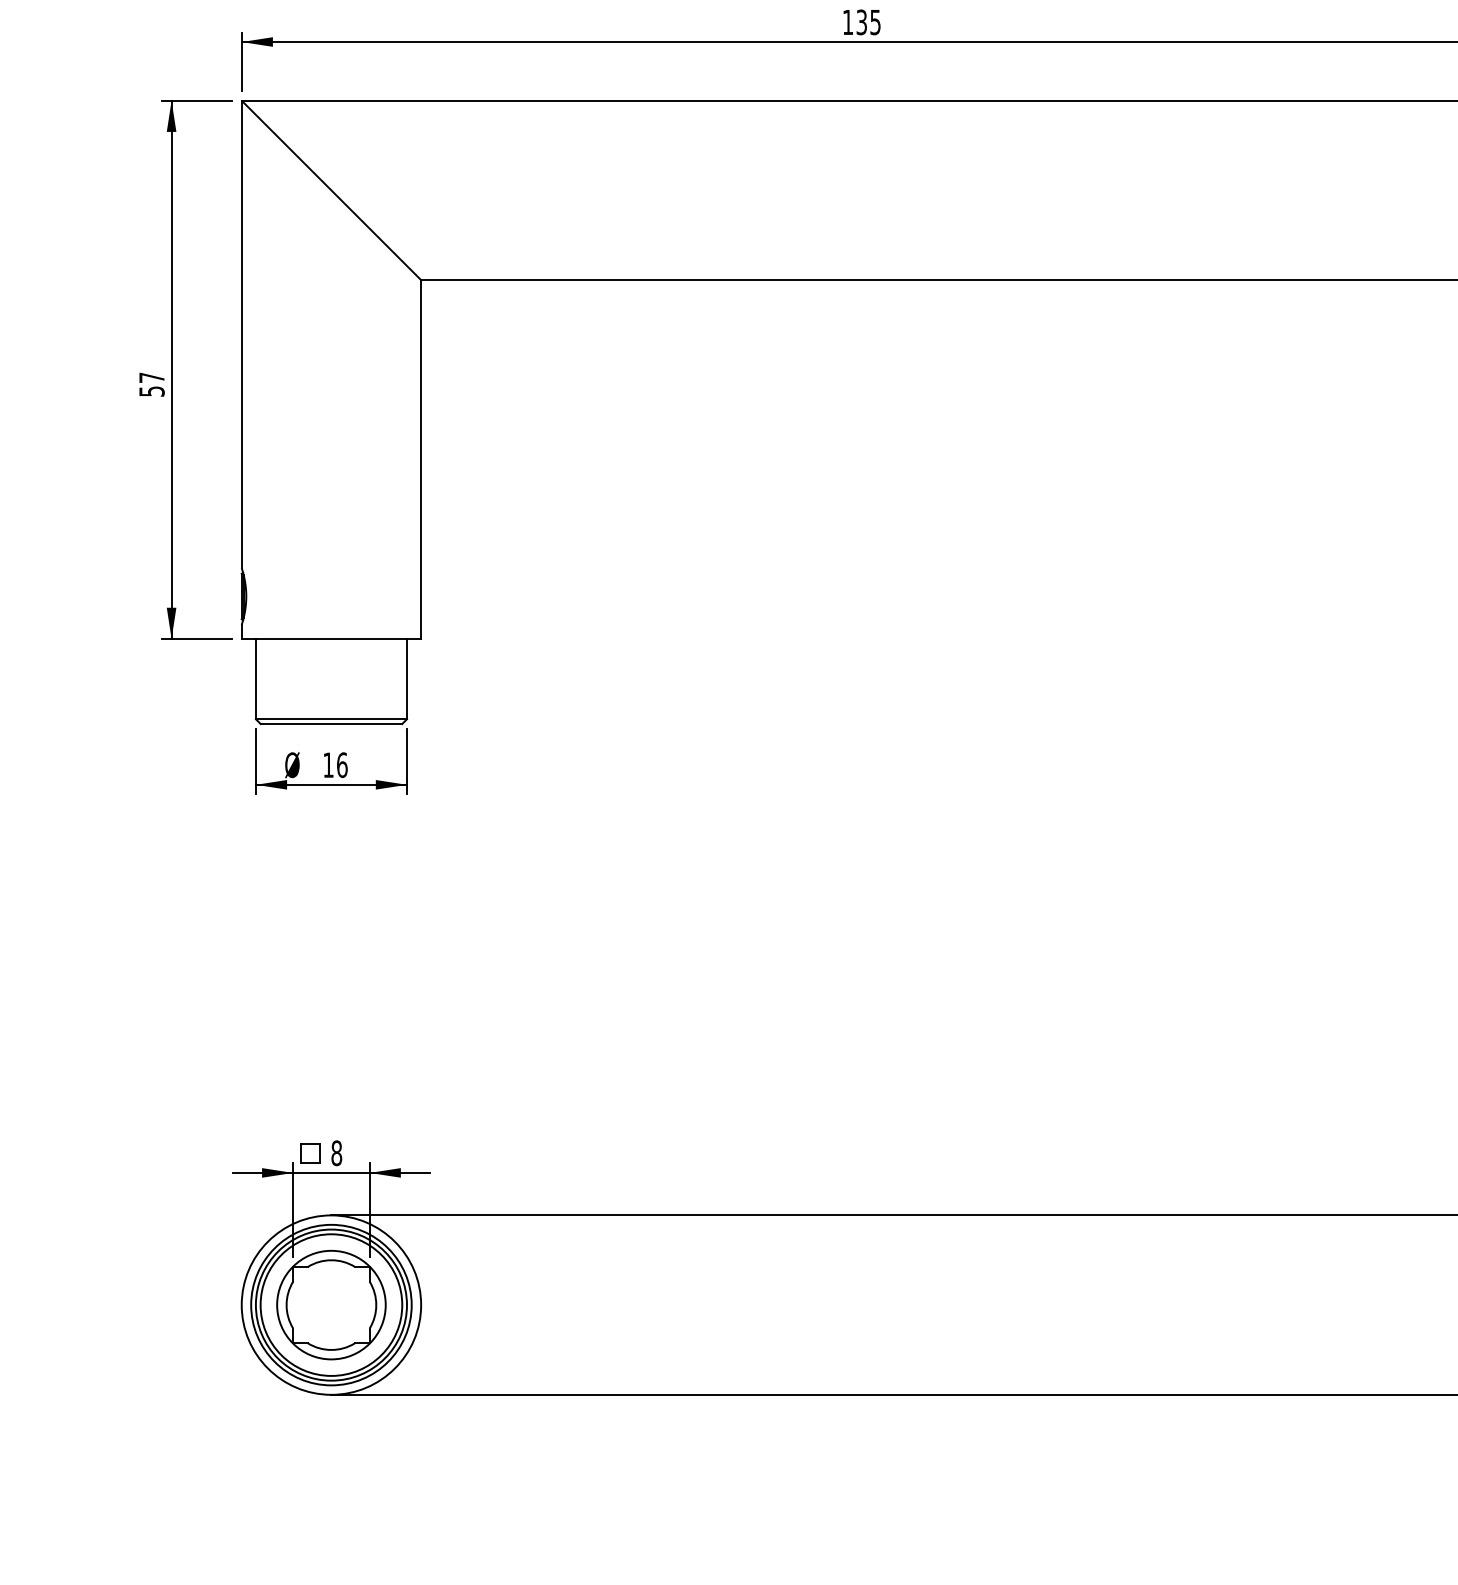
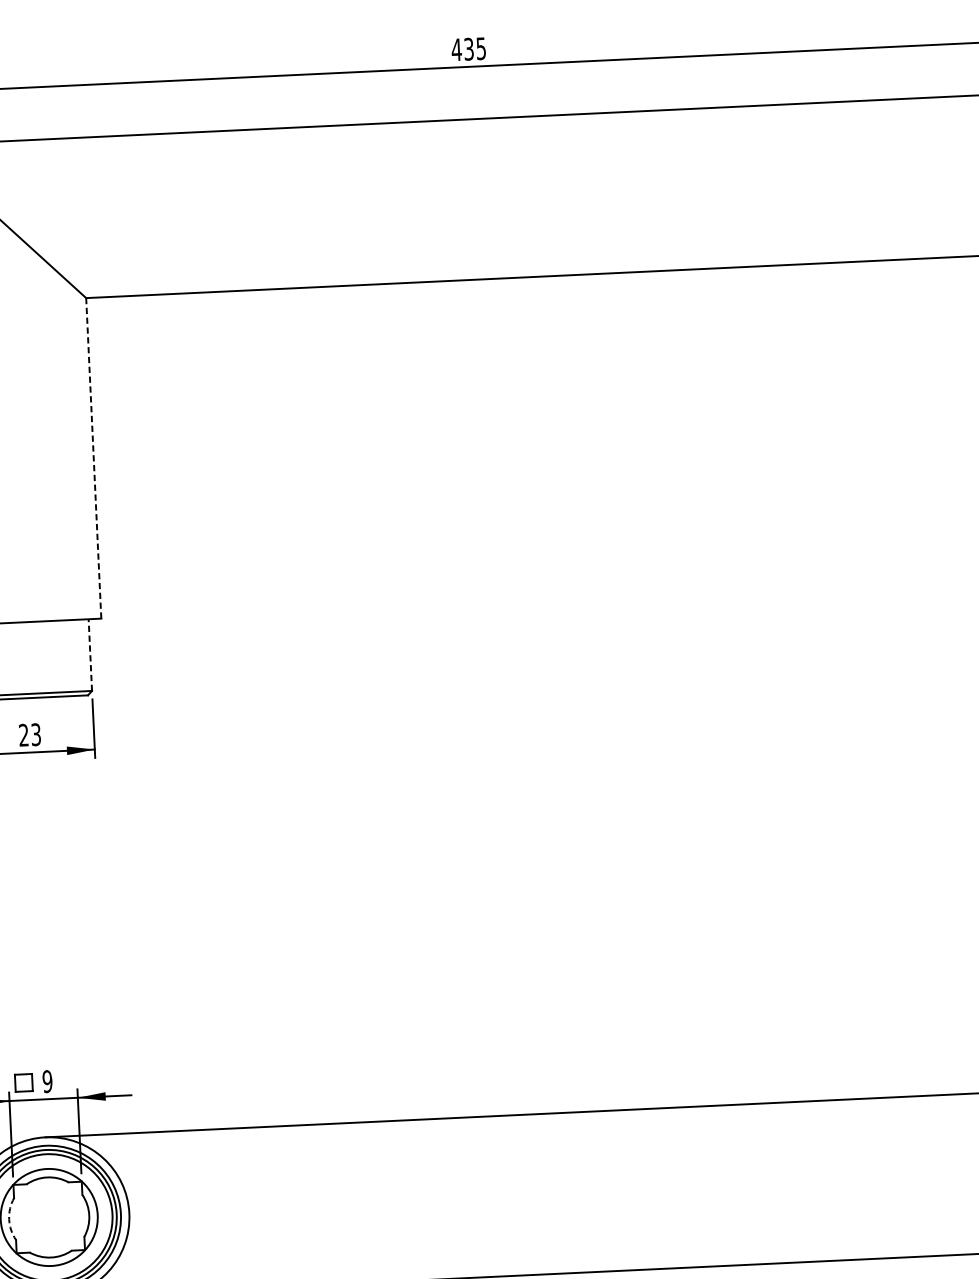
text: (847, 22) -> (456, 49), 135 -> 435
line: (421, 459) -> (94, 458), solid -> dashed
line: (406, 678) -> (89, 654), solid -> dashed
text: (335, 765) -> (30, 735), 16 -> 23
text: (336, 1153) -> (47, 1081), 8 -> 9
arc: (286, 1305) -> (9, 1219), solid -> dashed

